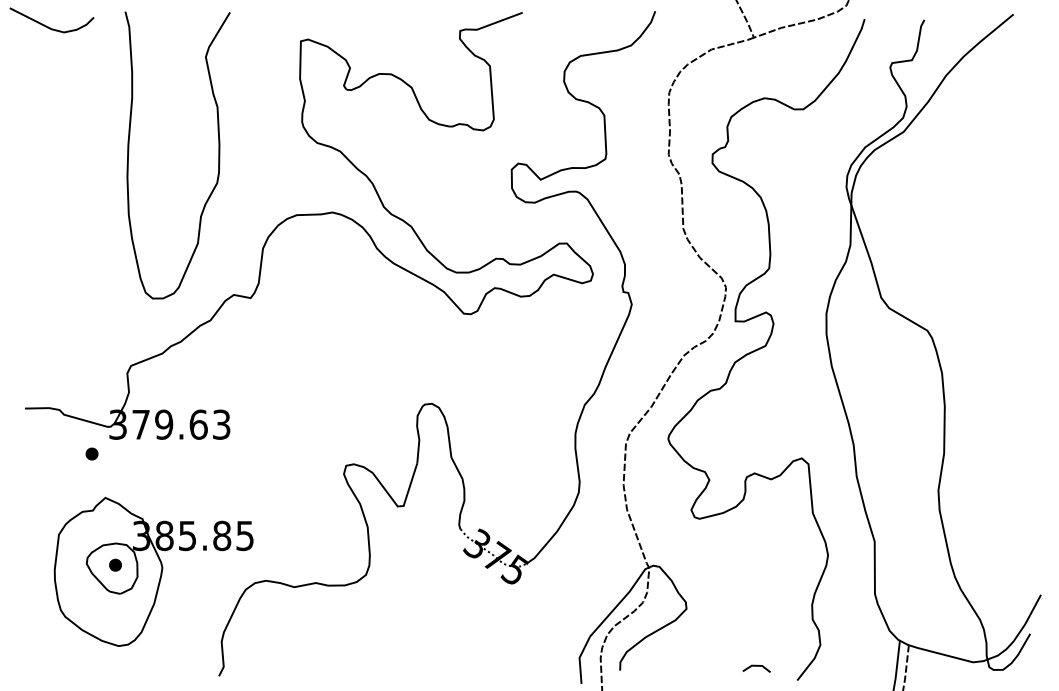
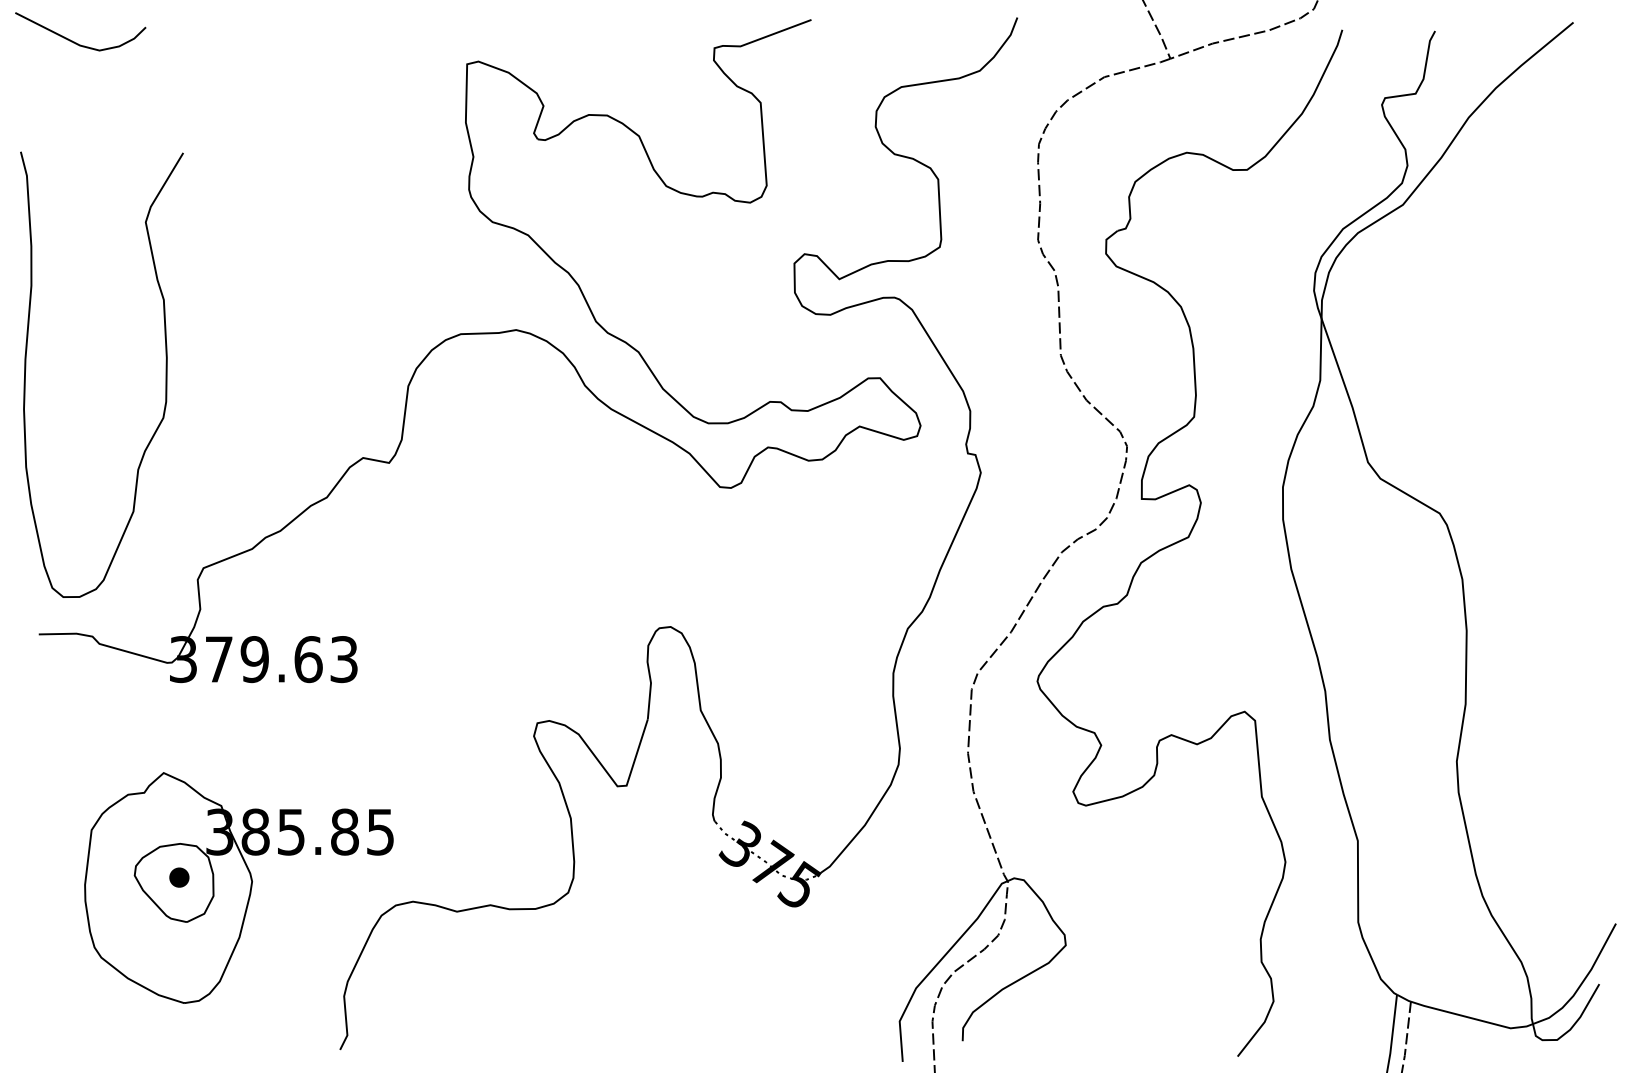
curve: (218, 155) -> (165, 375), moved
part: (91, 453) -> (142, 704), removed
line: (756, 666) -> (1174, 1034), removed

